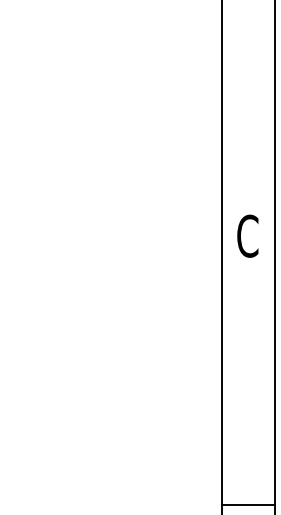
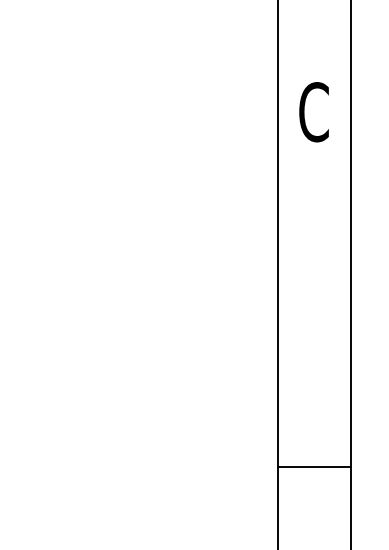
line: (247, 504) -> (313, 466), moved

